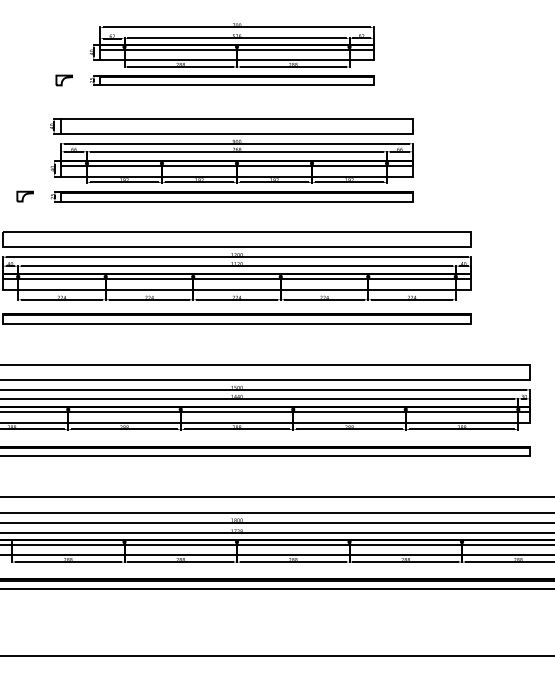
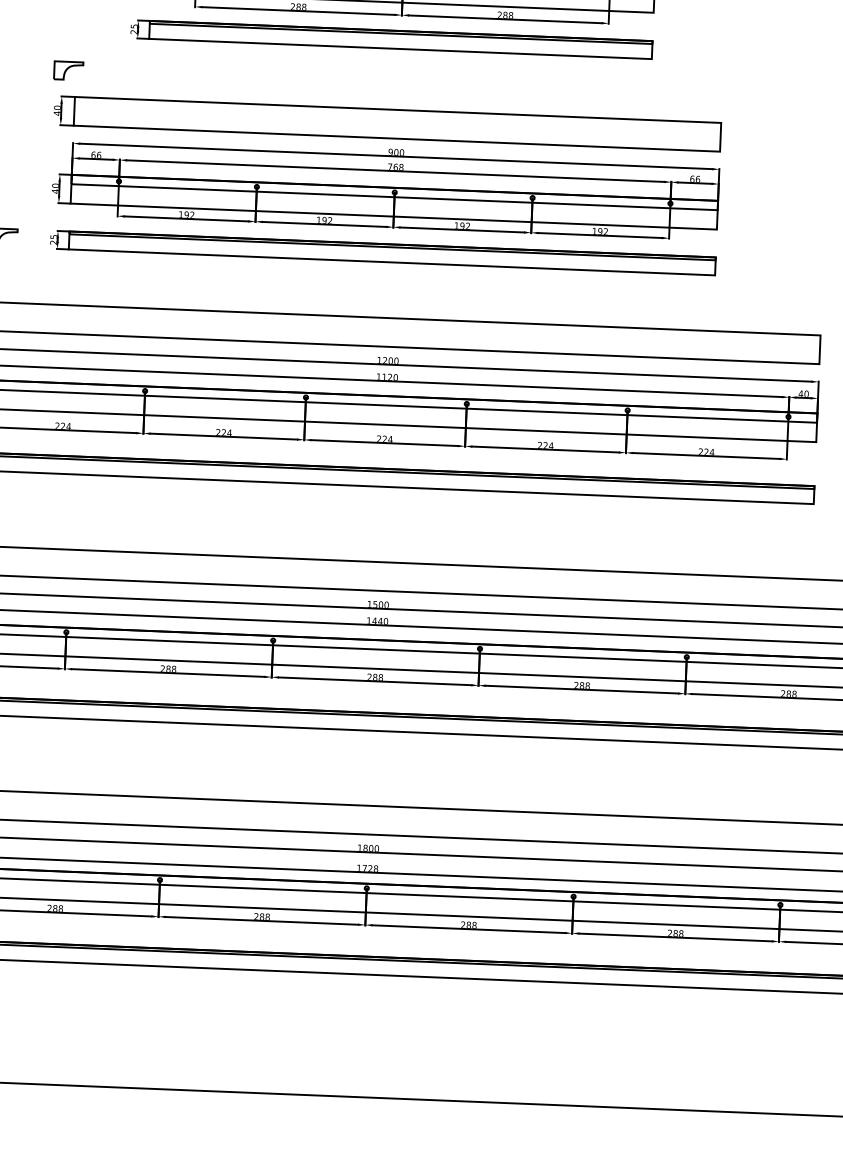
part: (63, 80) -> (67, 70), moved

